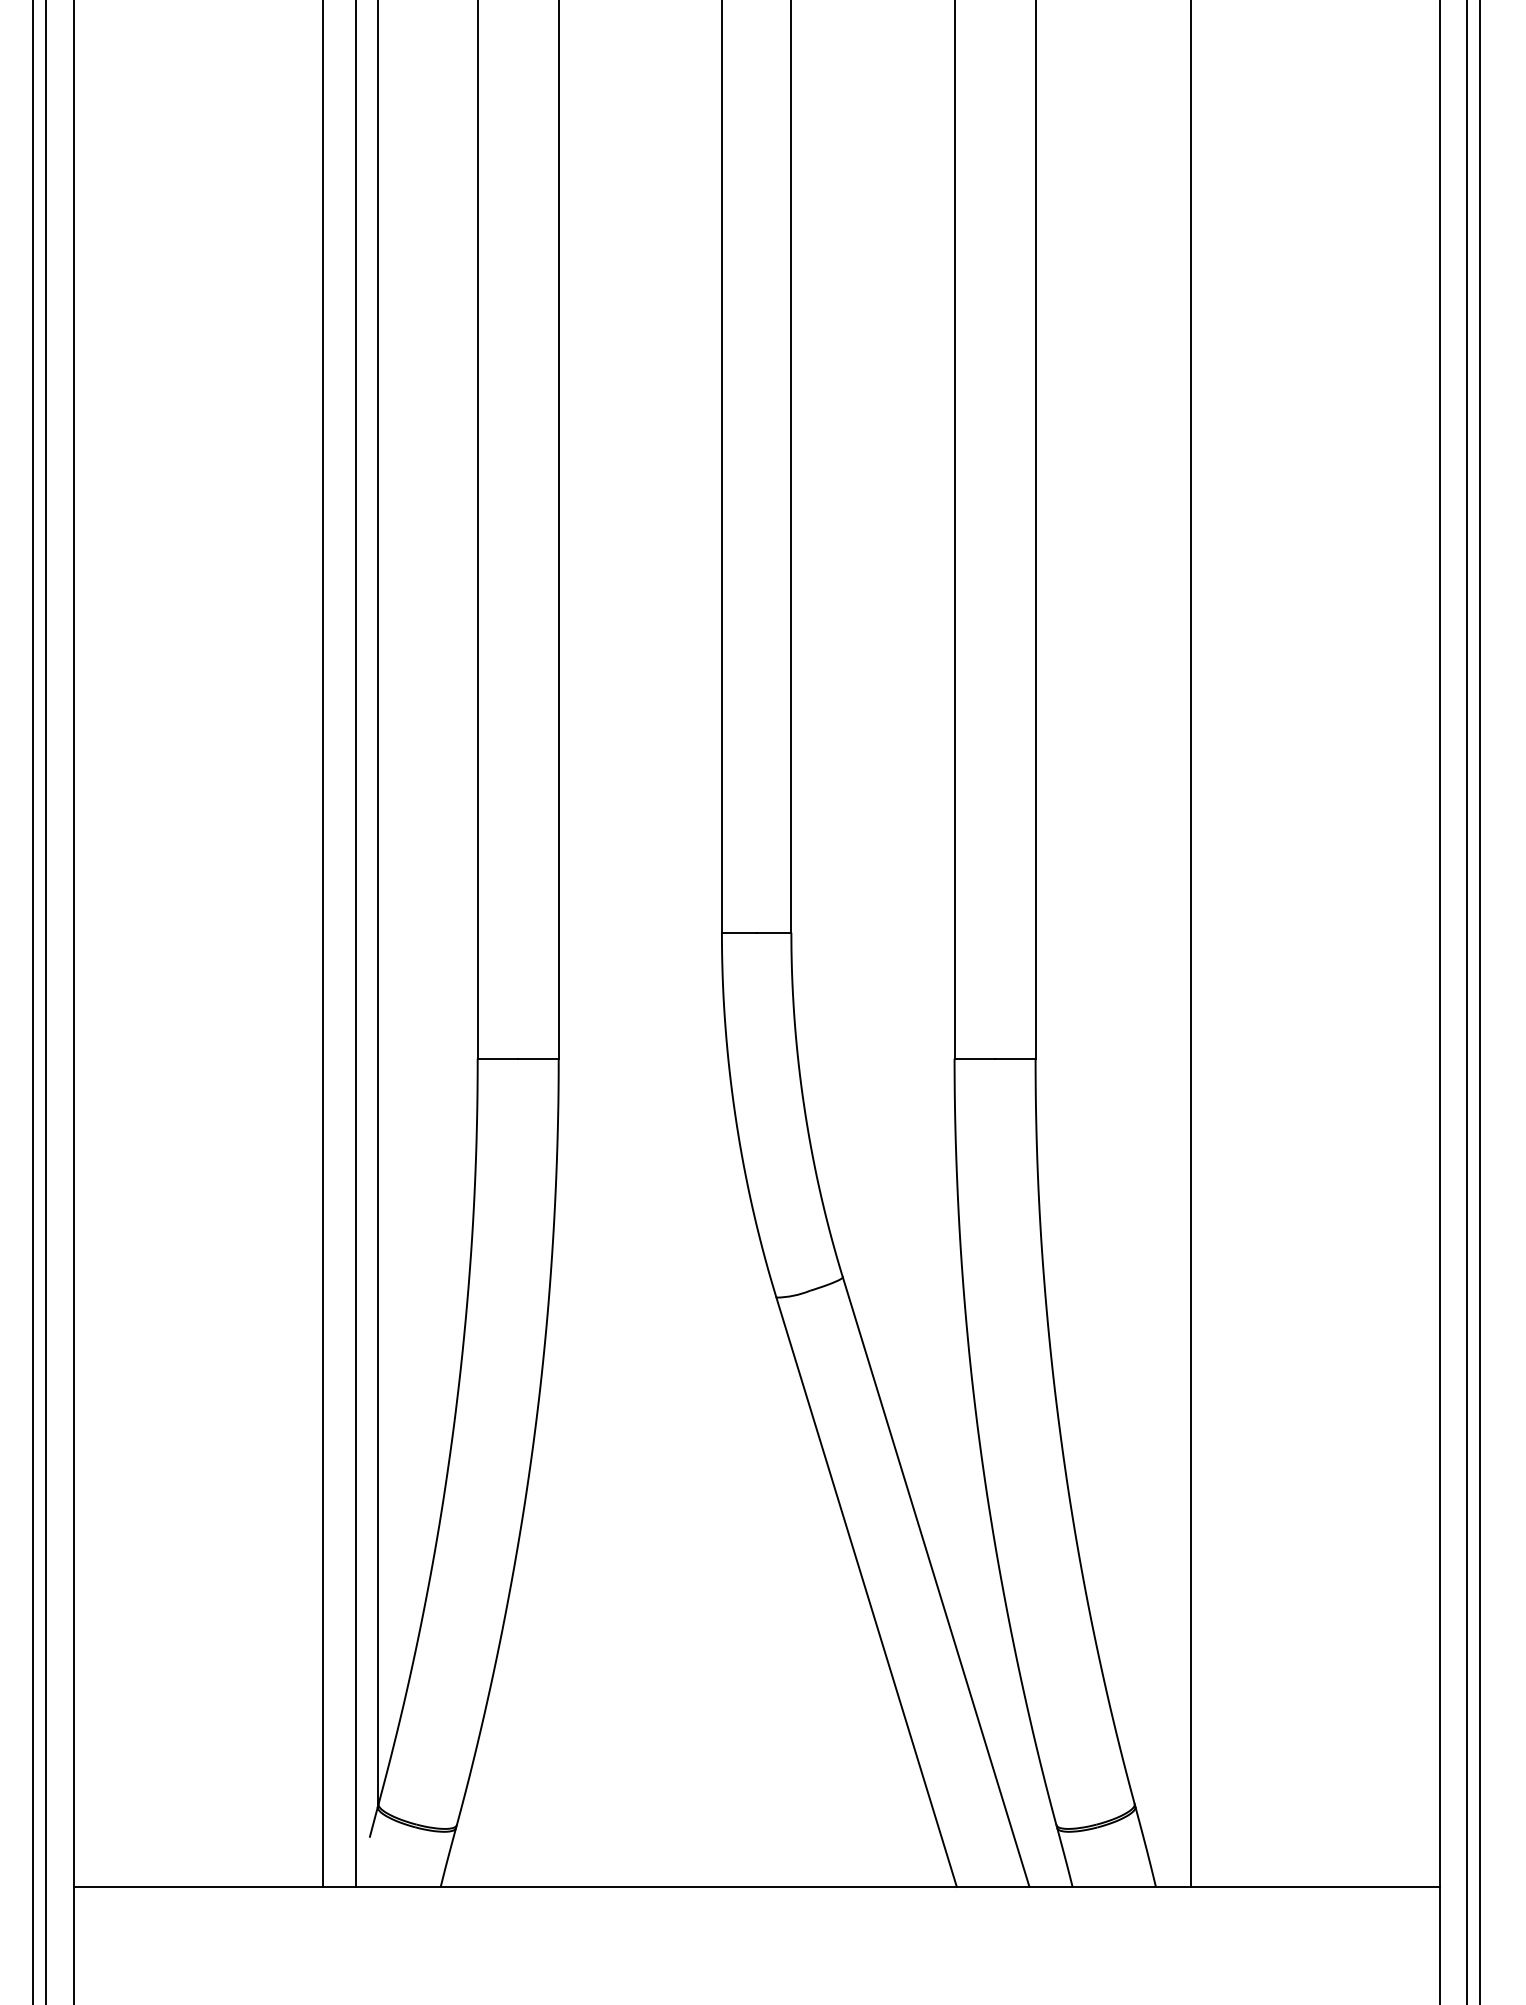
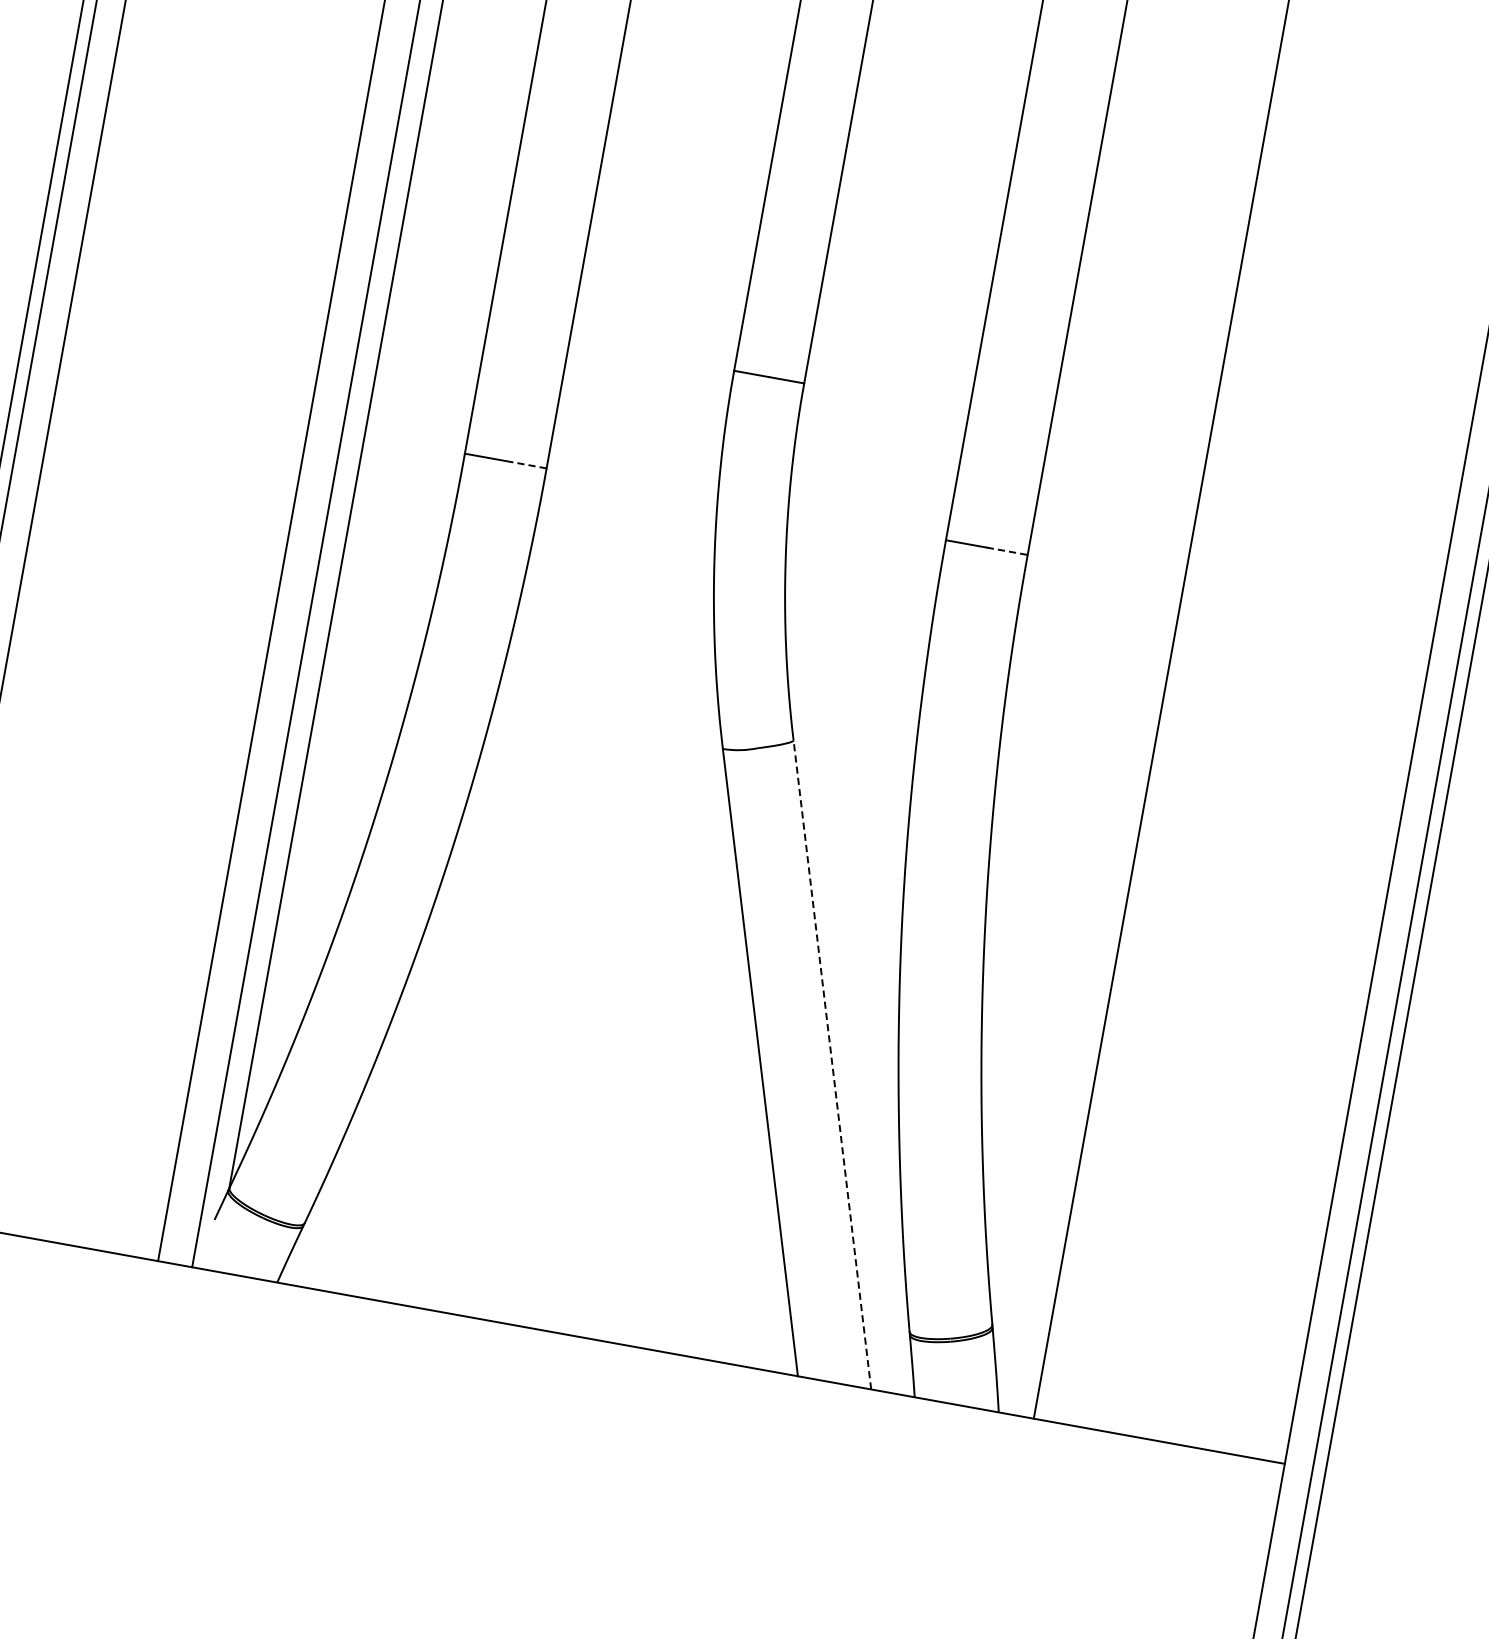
line: (537, 1058) -> (525, 464), solid -> dashed
line: (1015, 1058) -> (1007, 551), solid -> dashed
line: (936, 1582) -> (832, 1065), solid -> dashed

